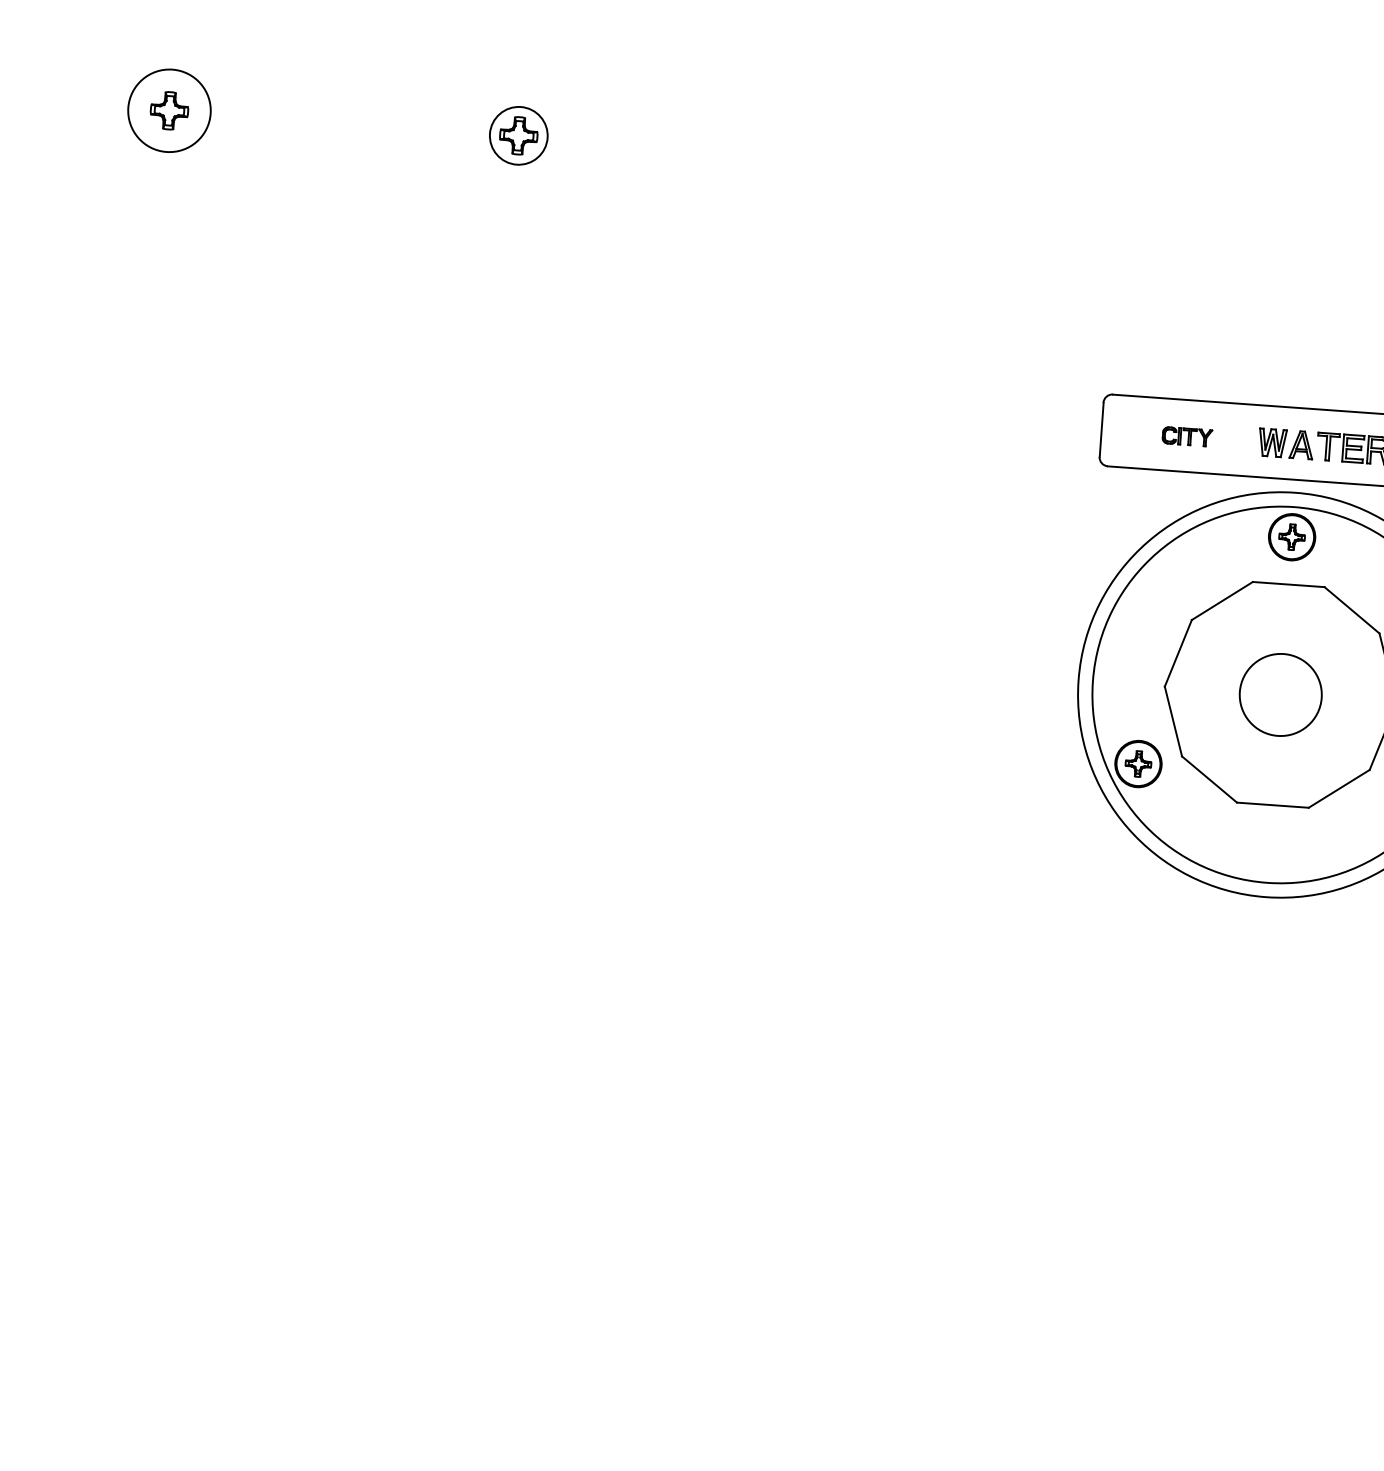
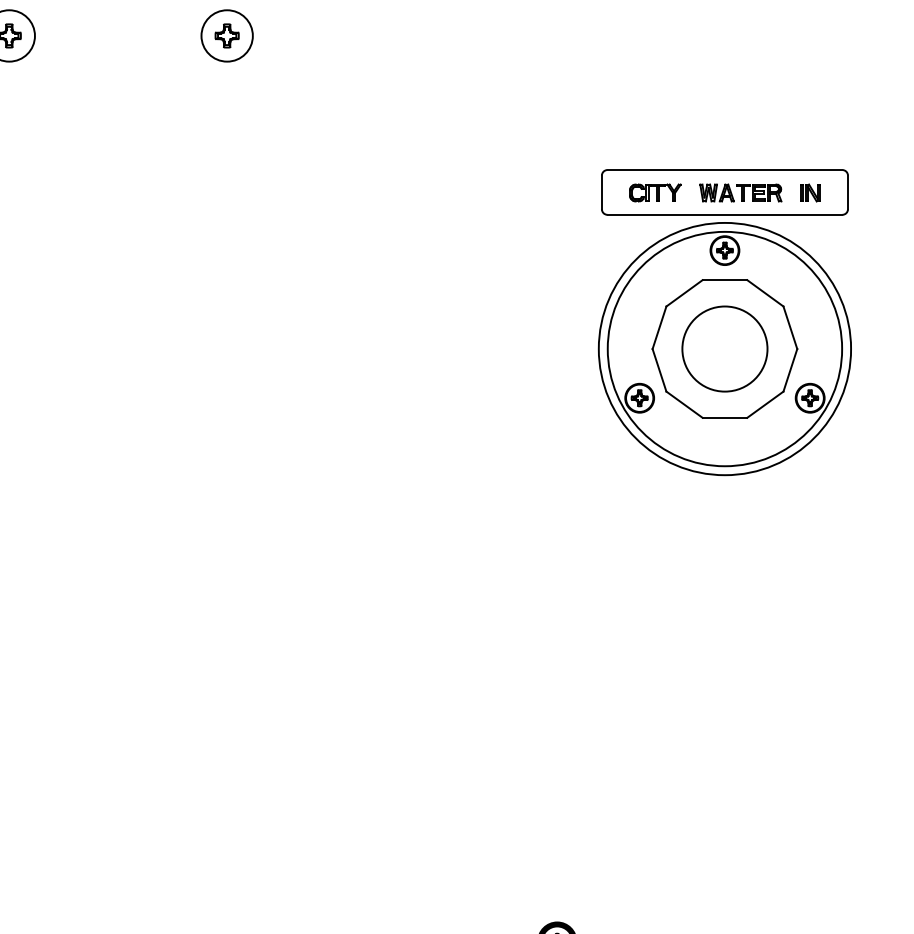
circle: (517, 135) -> (226, 35), size x1.43
part: (1187, 436) -> (655, 192), size x1.67
circle: (1280, 694) -> (724, 348), size x1.67

